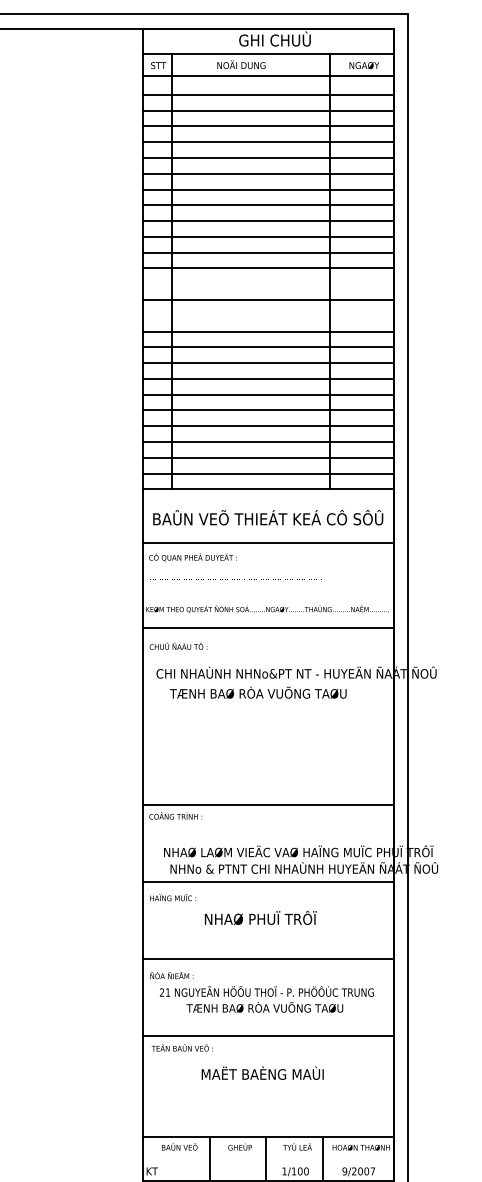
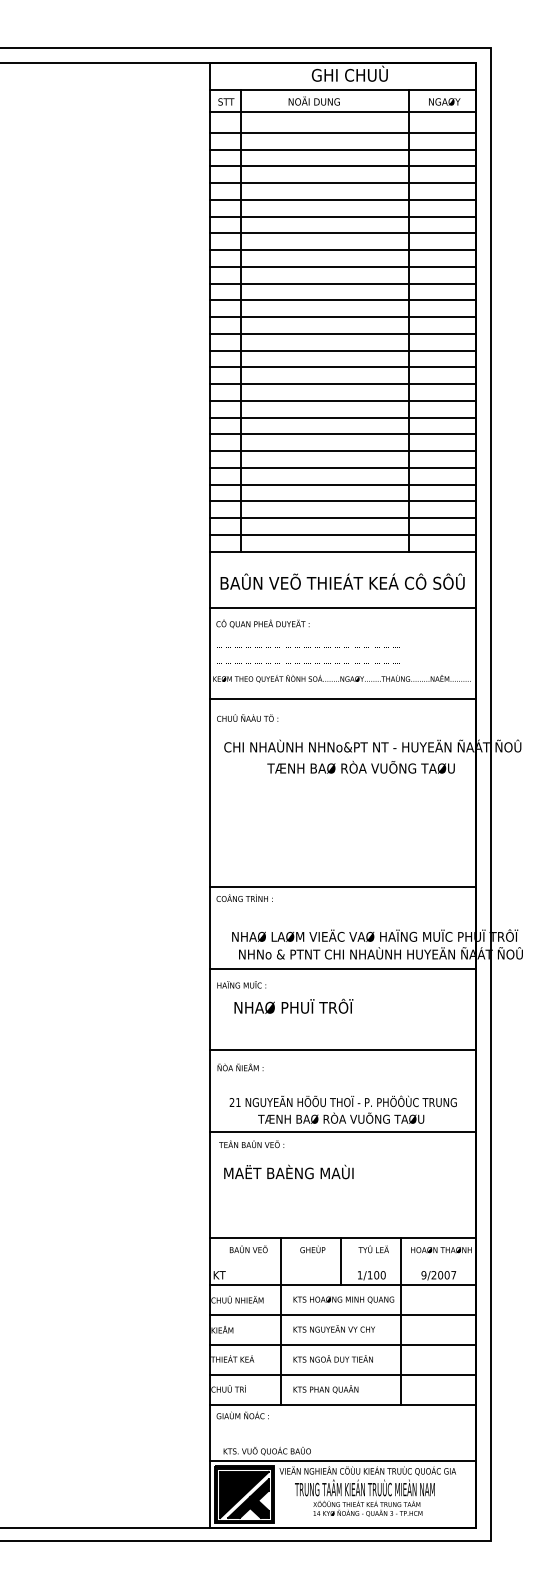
line: (268, 283) -> (342, 333), added
line: (268, 315) -> (342, 367), added
text: (257, 691) -> (360, 766), moved
text: (260, 917) -> (293, 1005), moved
text: (266, 999) -> (342, 1109), moved
text: (262, 1072) -> (288, 1171), moved

